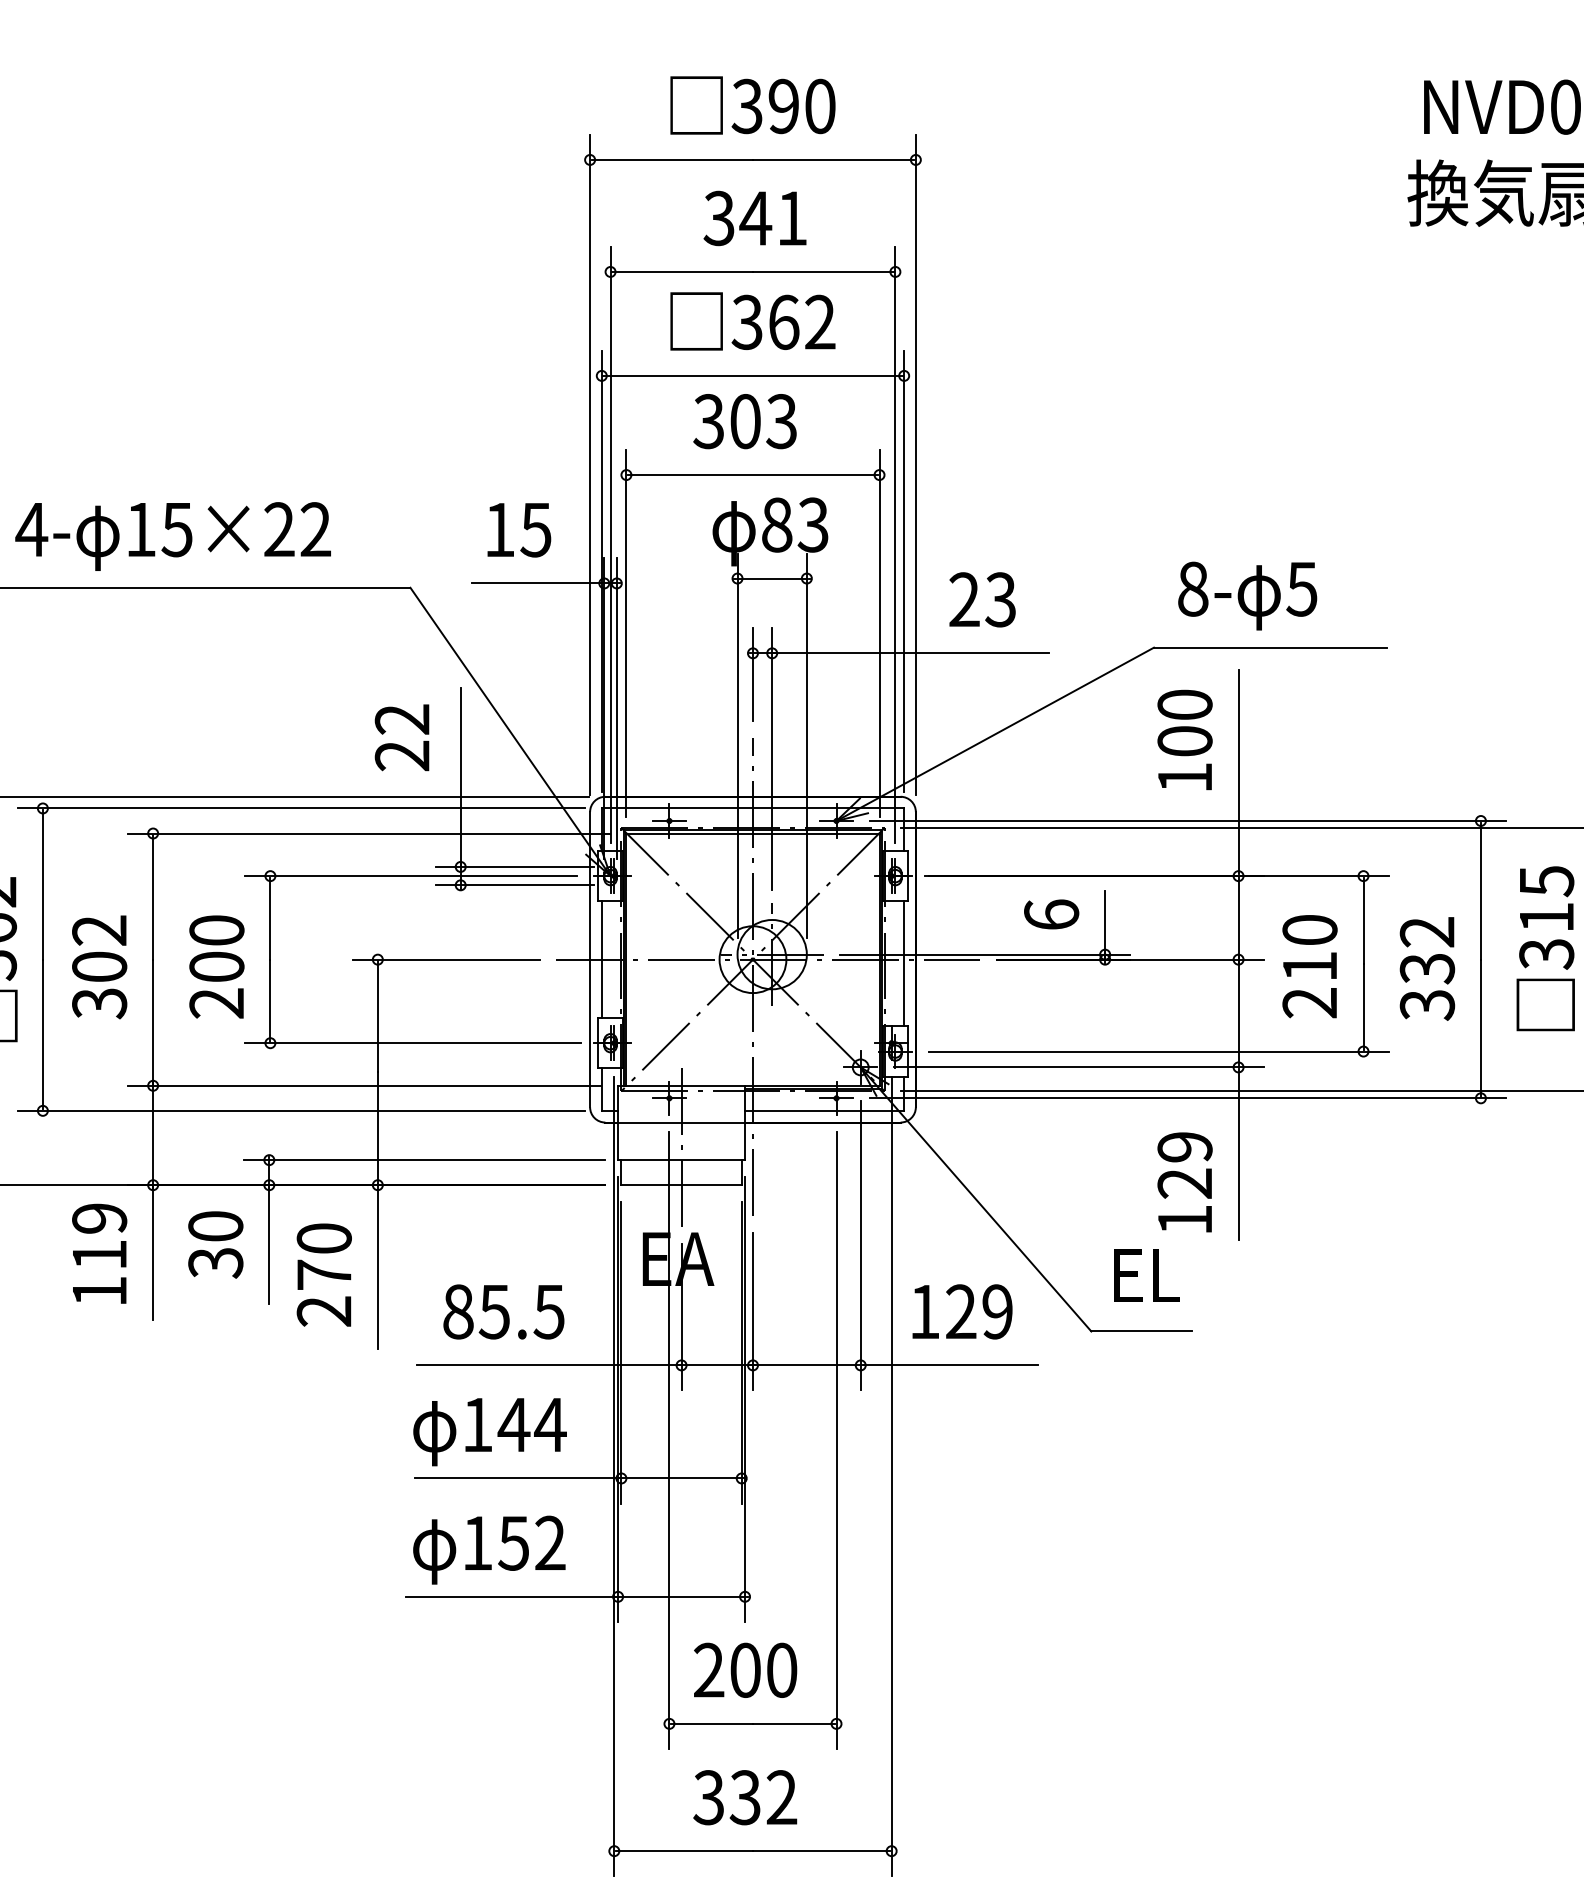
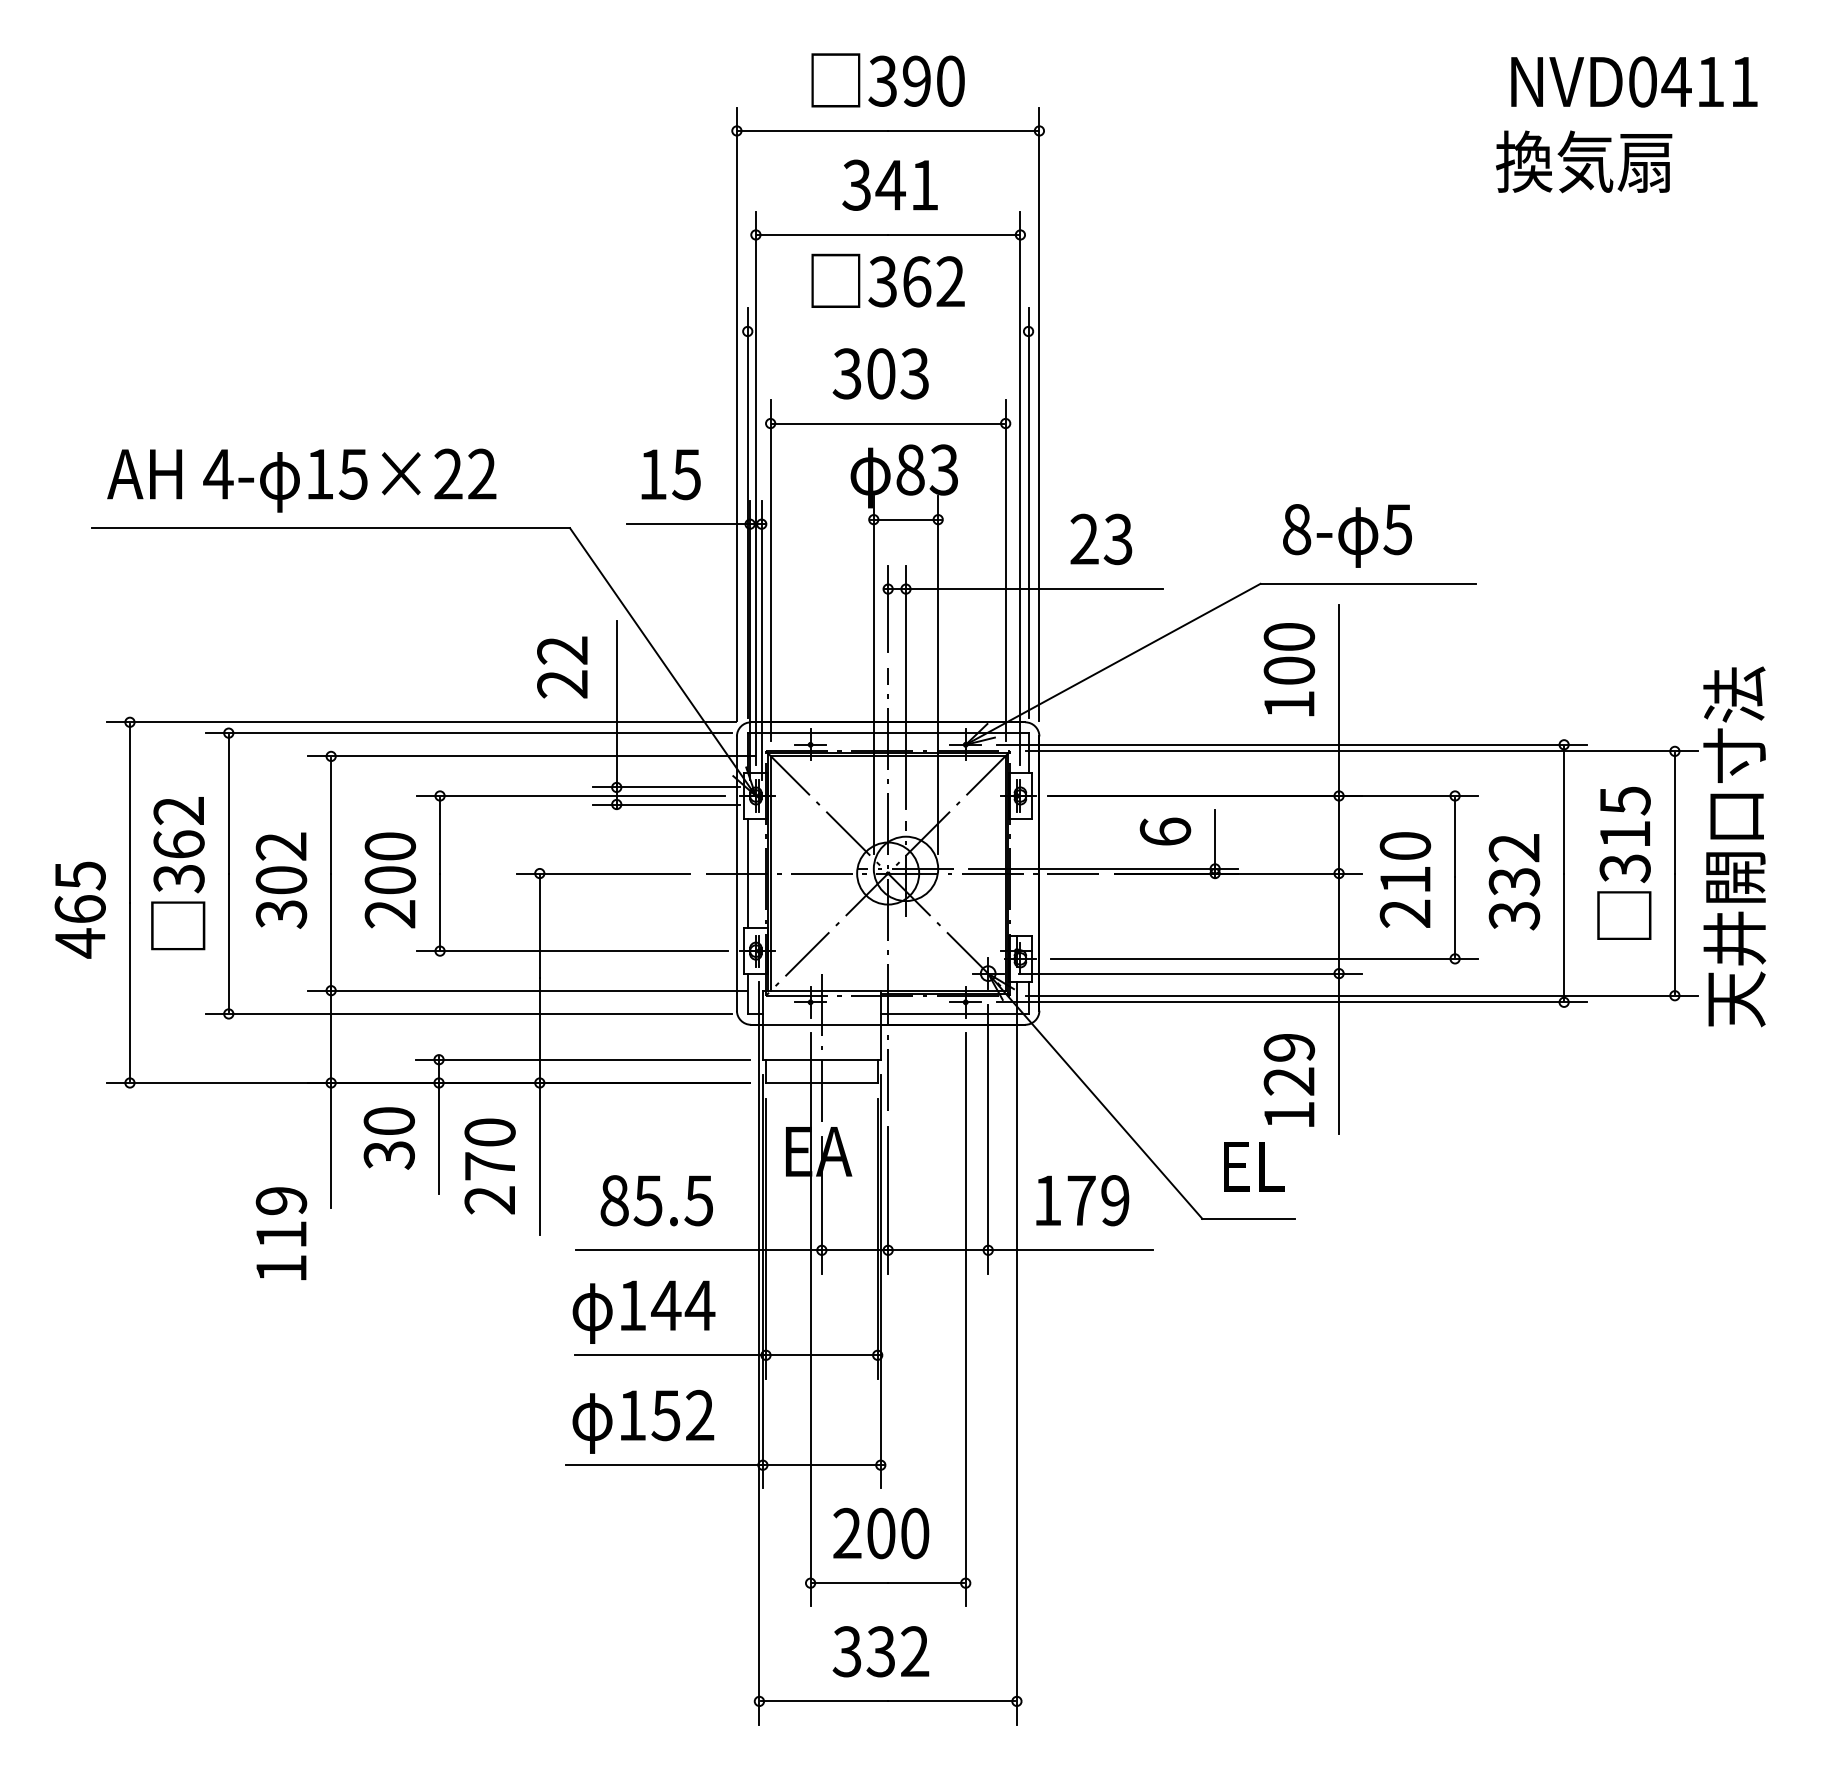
line: (753, 375) -> (888, 331), removed
line: (904, 963) -> (1028, 877), removed
text: (99, 1253) -> (281, 1233), moved
text: (961, 1311) -> (1081, 1200), 129 -> 179

